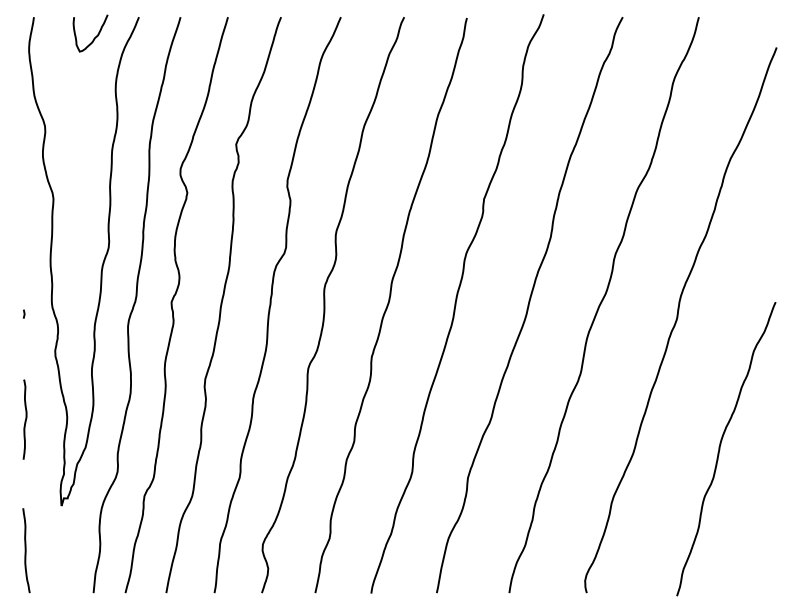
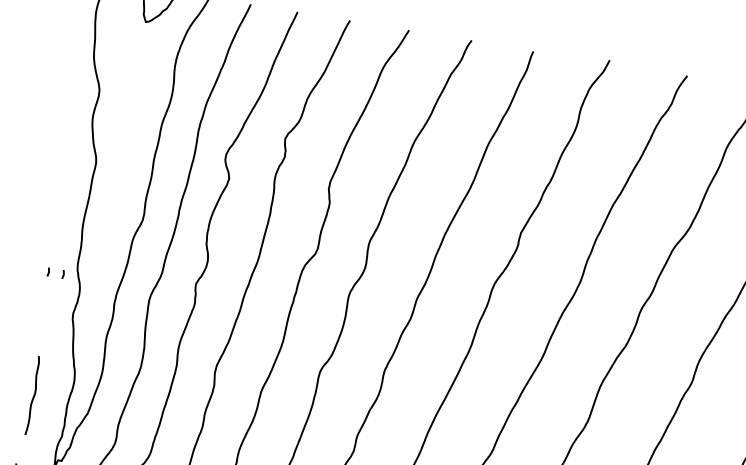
line: (38, 313) -> (62, 273), added
curve: (25, 419) -> (33, 395), moved

